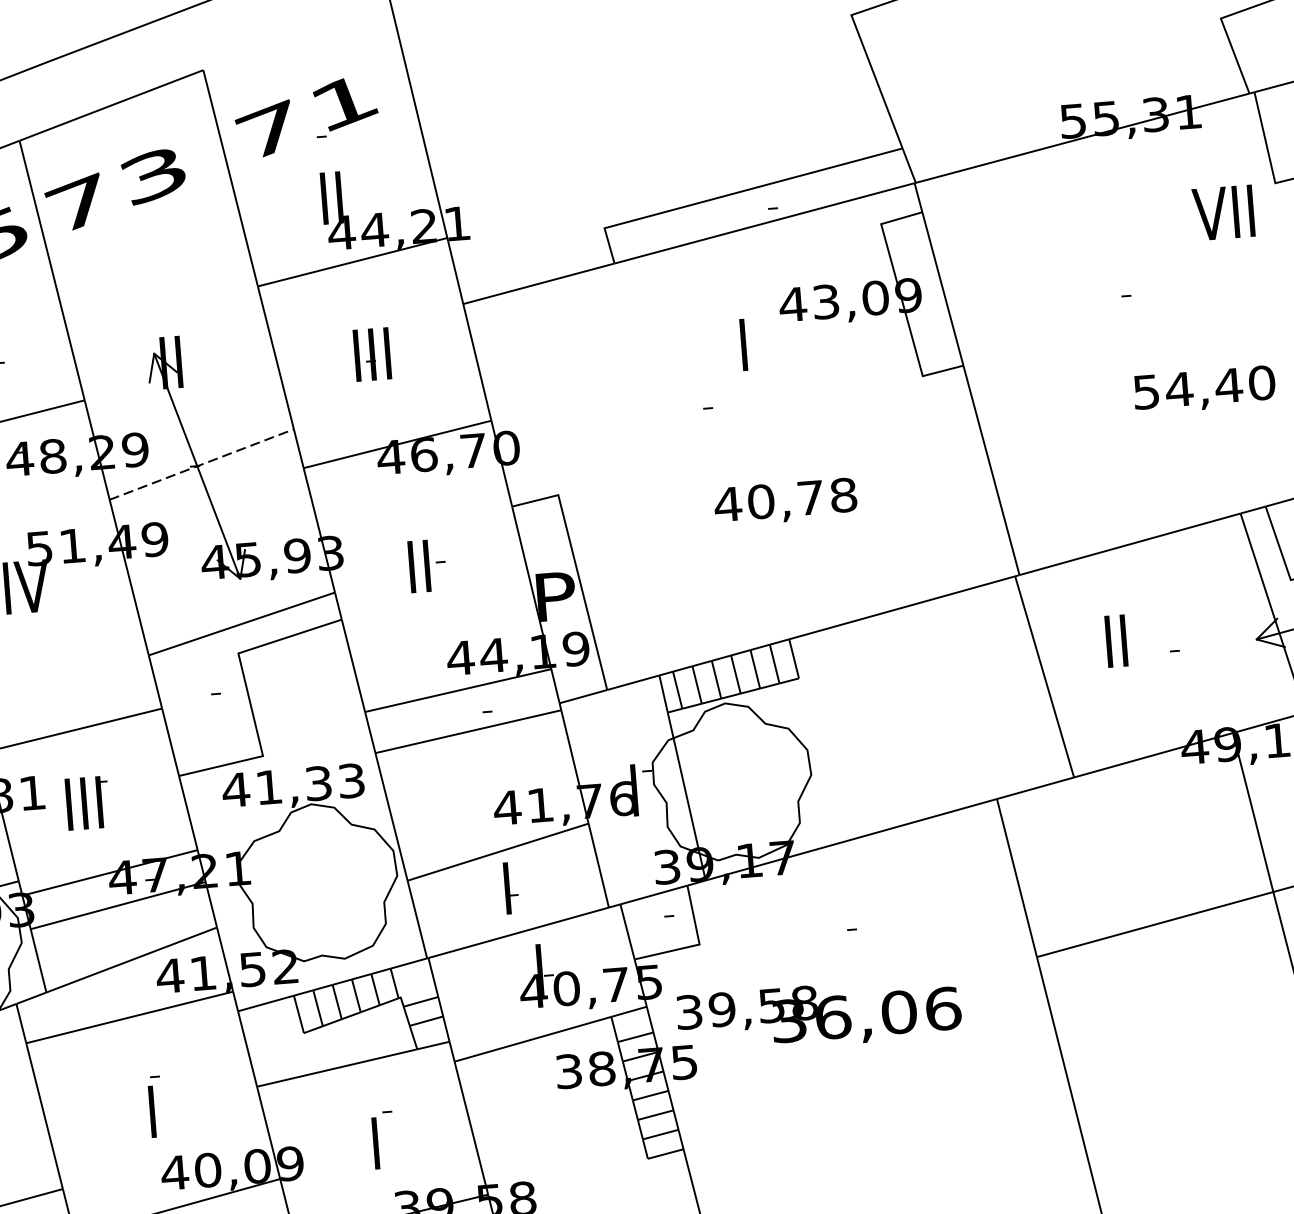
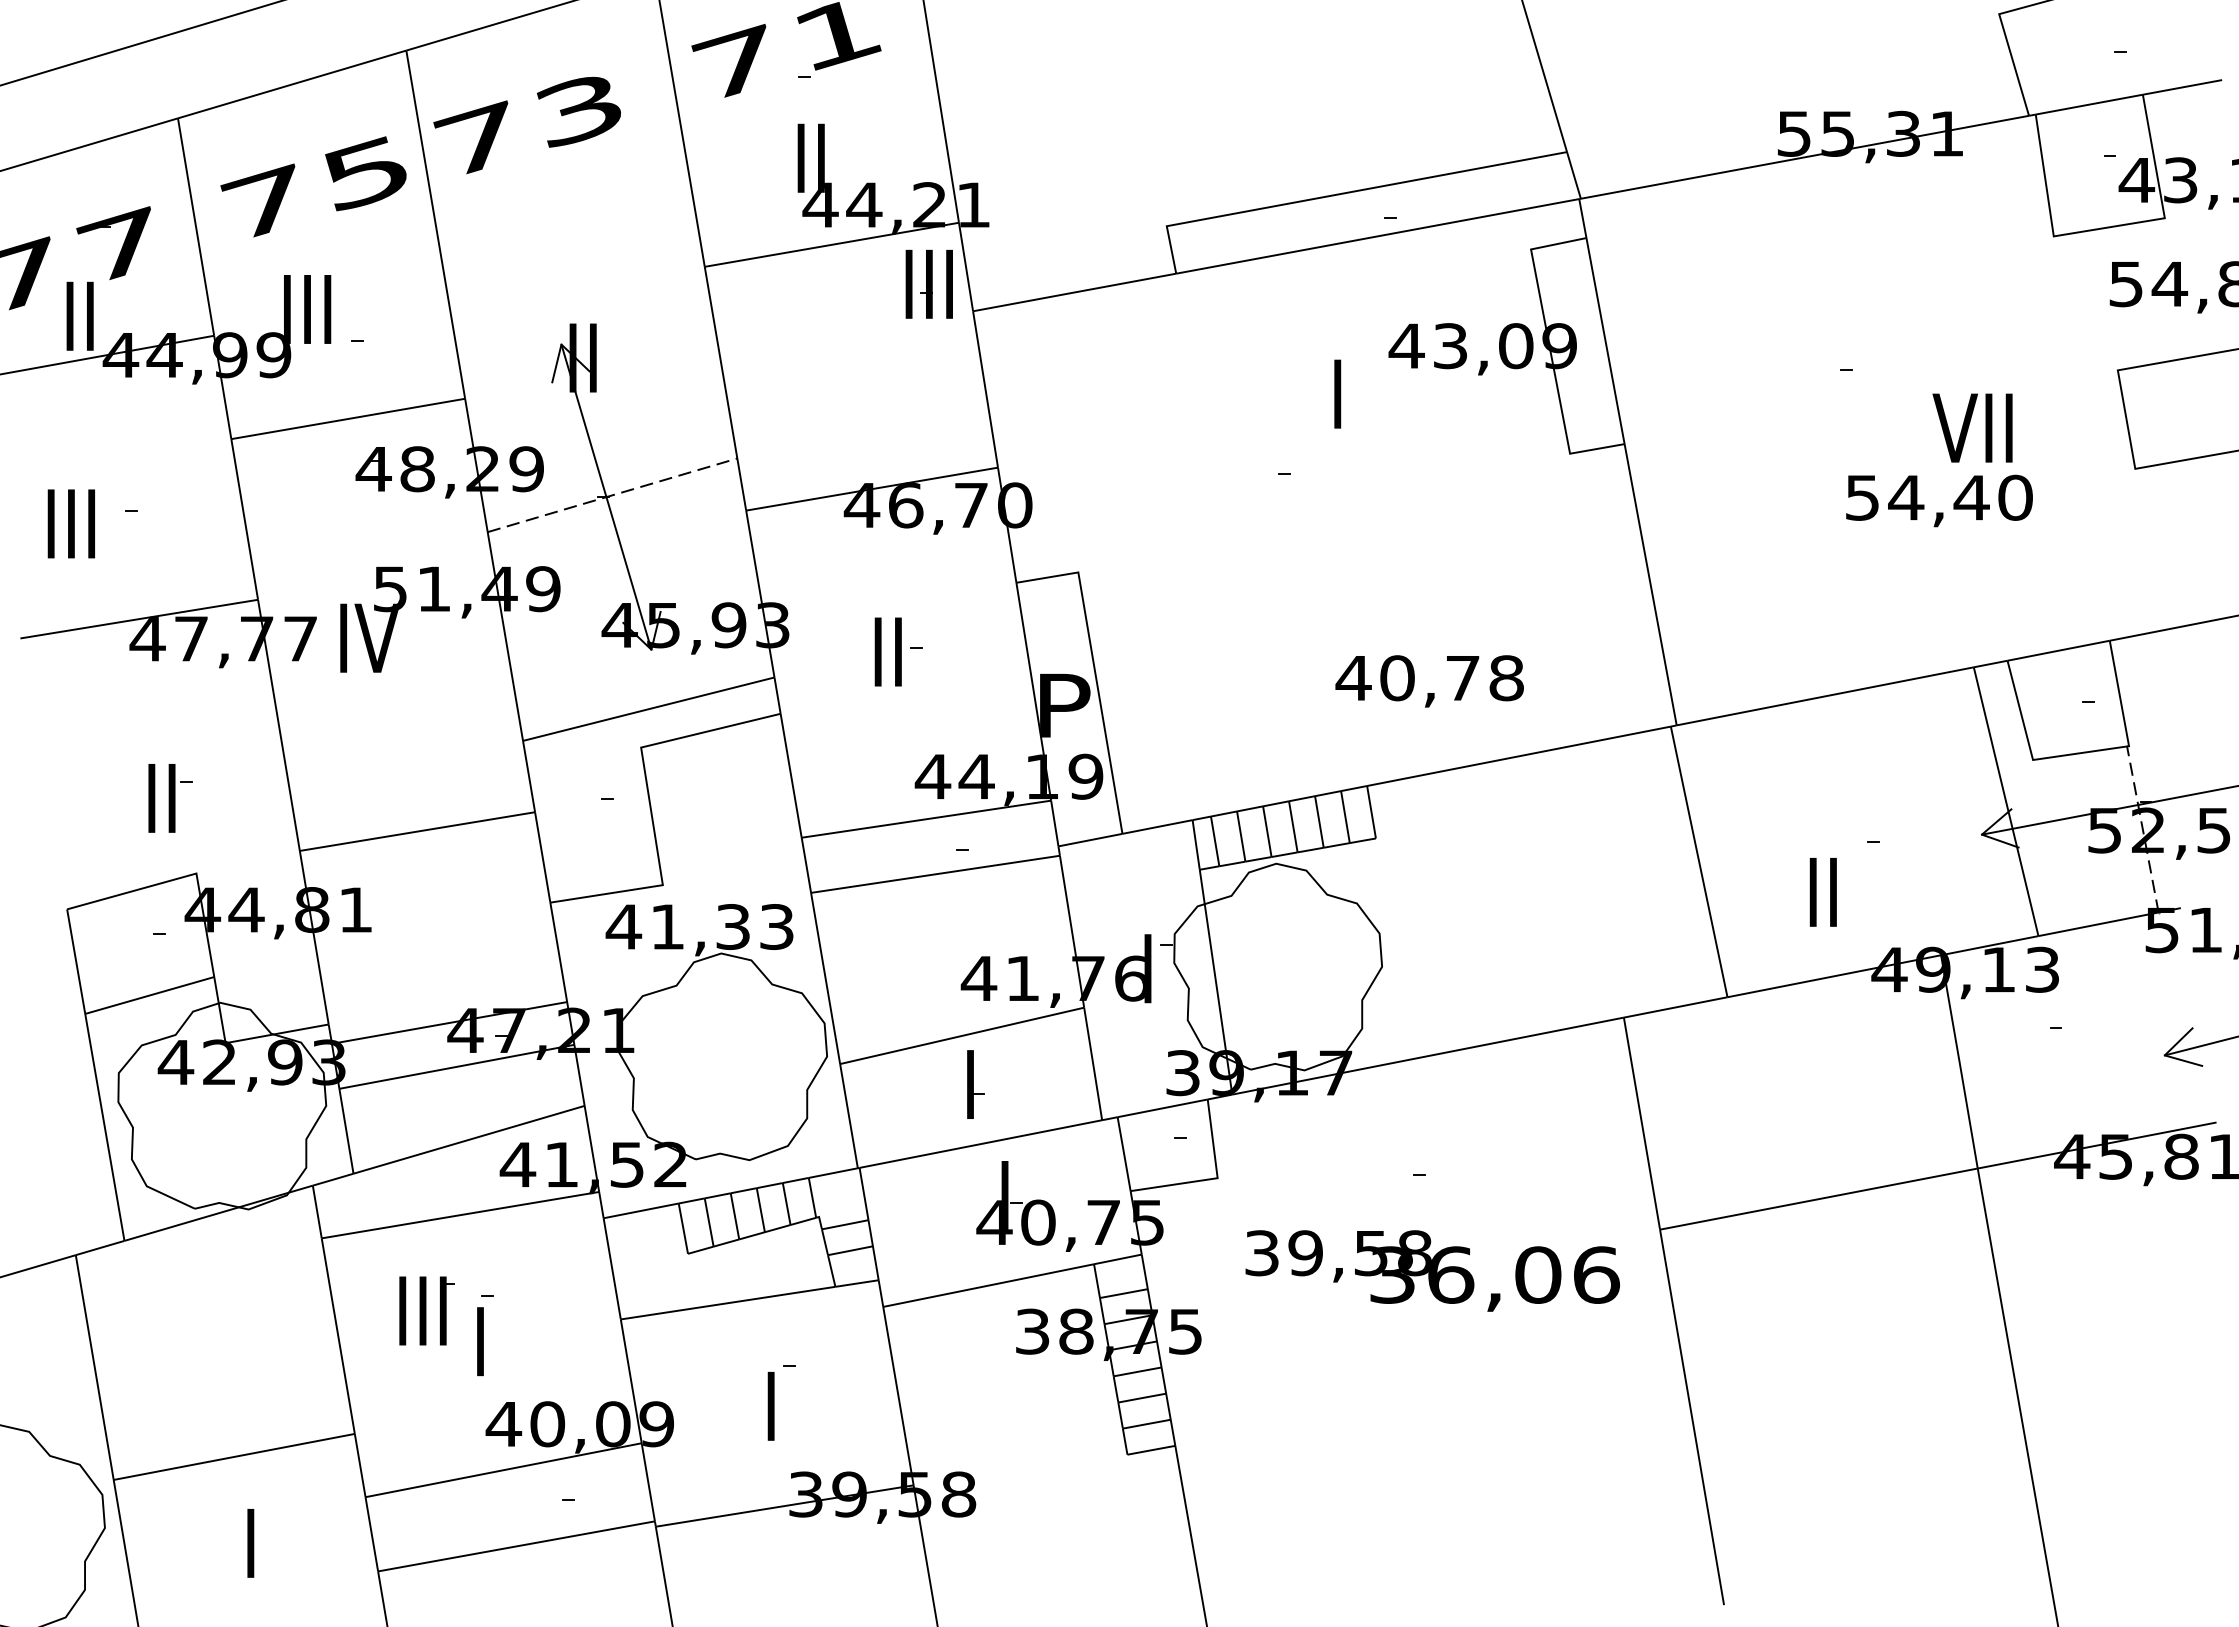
text: (1223, 212) -> (1972, 427), moved
part: (371, 353) -> (928, 283), moved
text: (785, 502) -> (1429, 681), moved
text: (1115, 641) -> (1822, 892), moved
part: (86, 802) -> (426, 1310), moved
text: (819, 1015) -> (1432, 1270), moved

